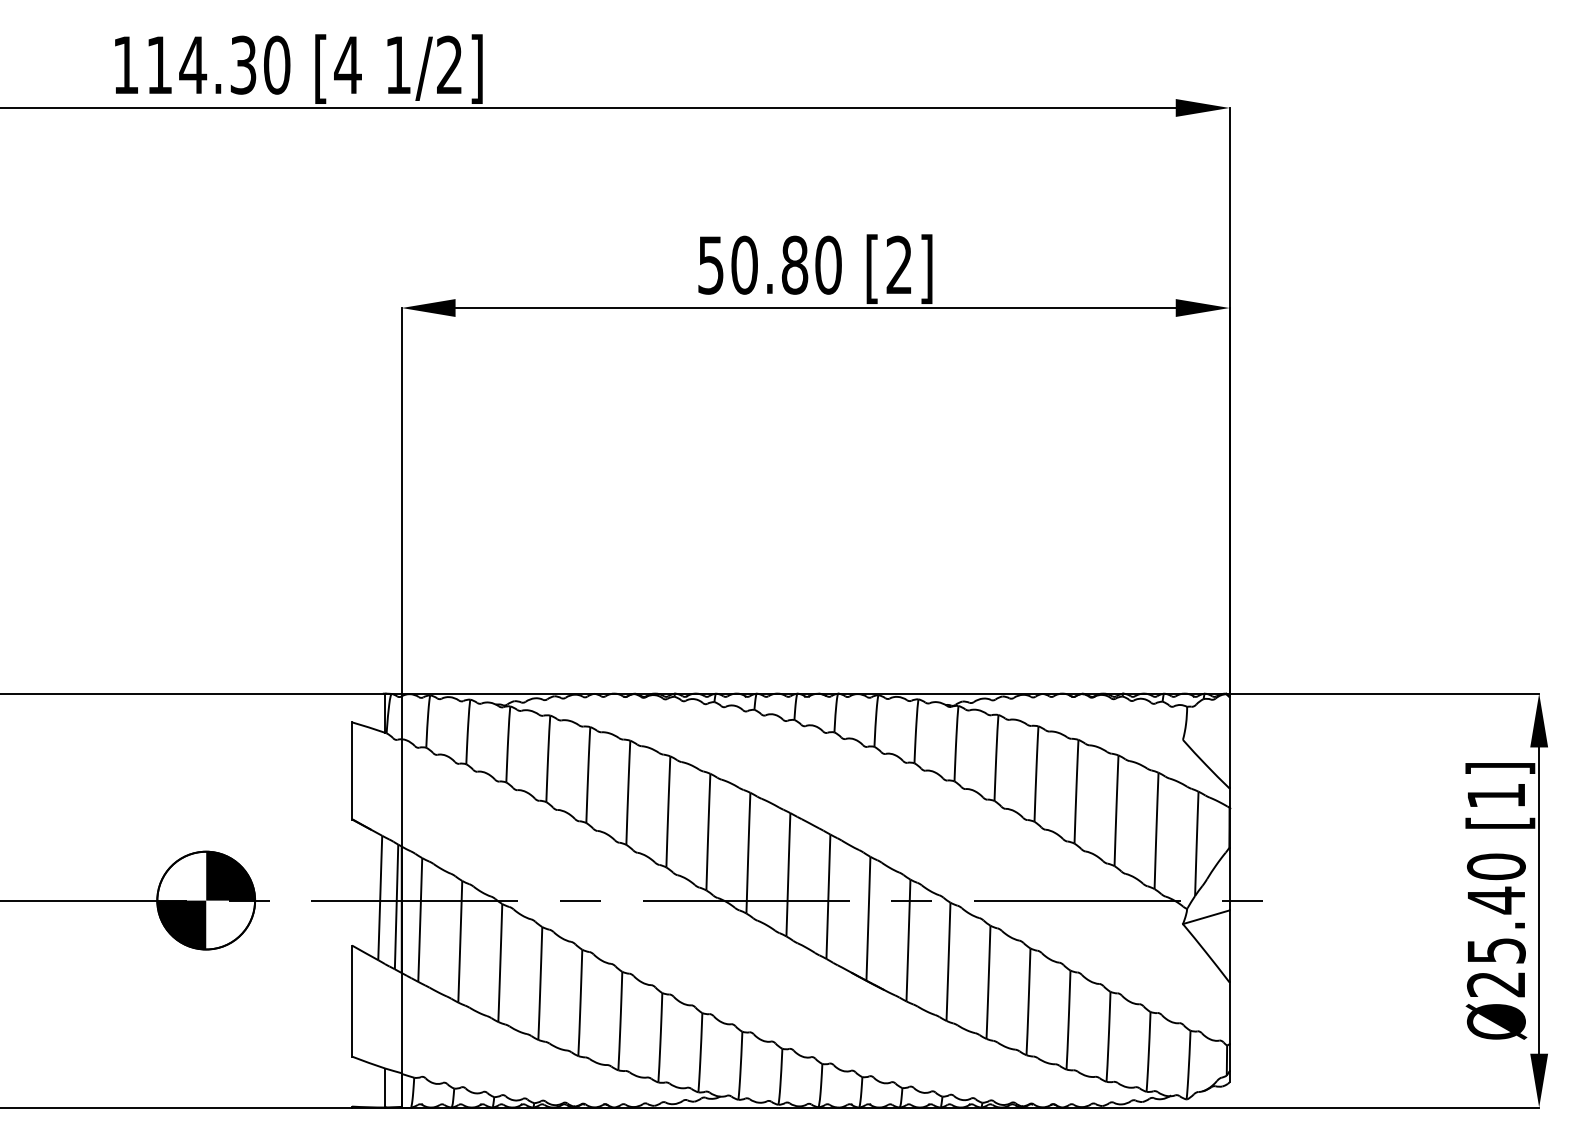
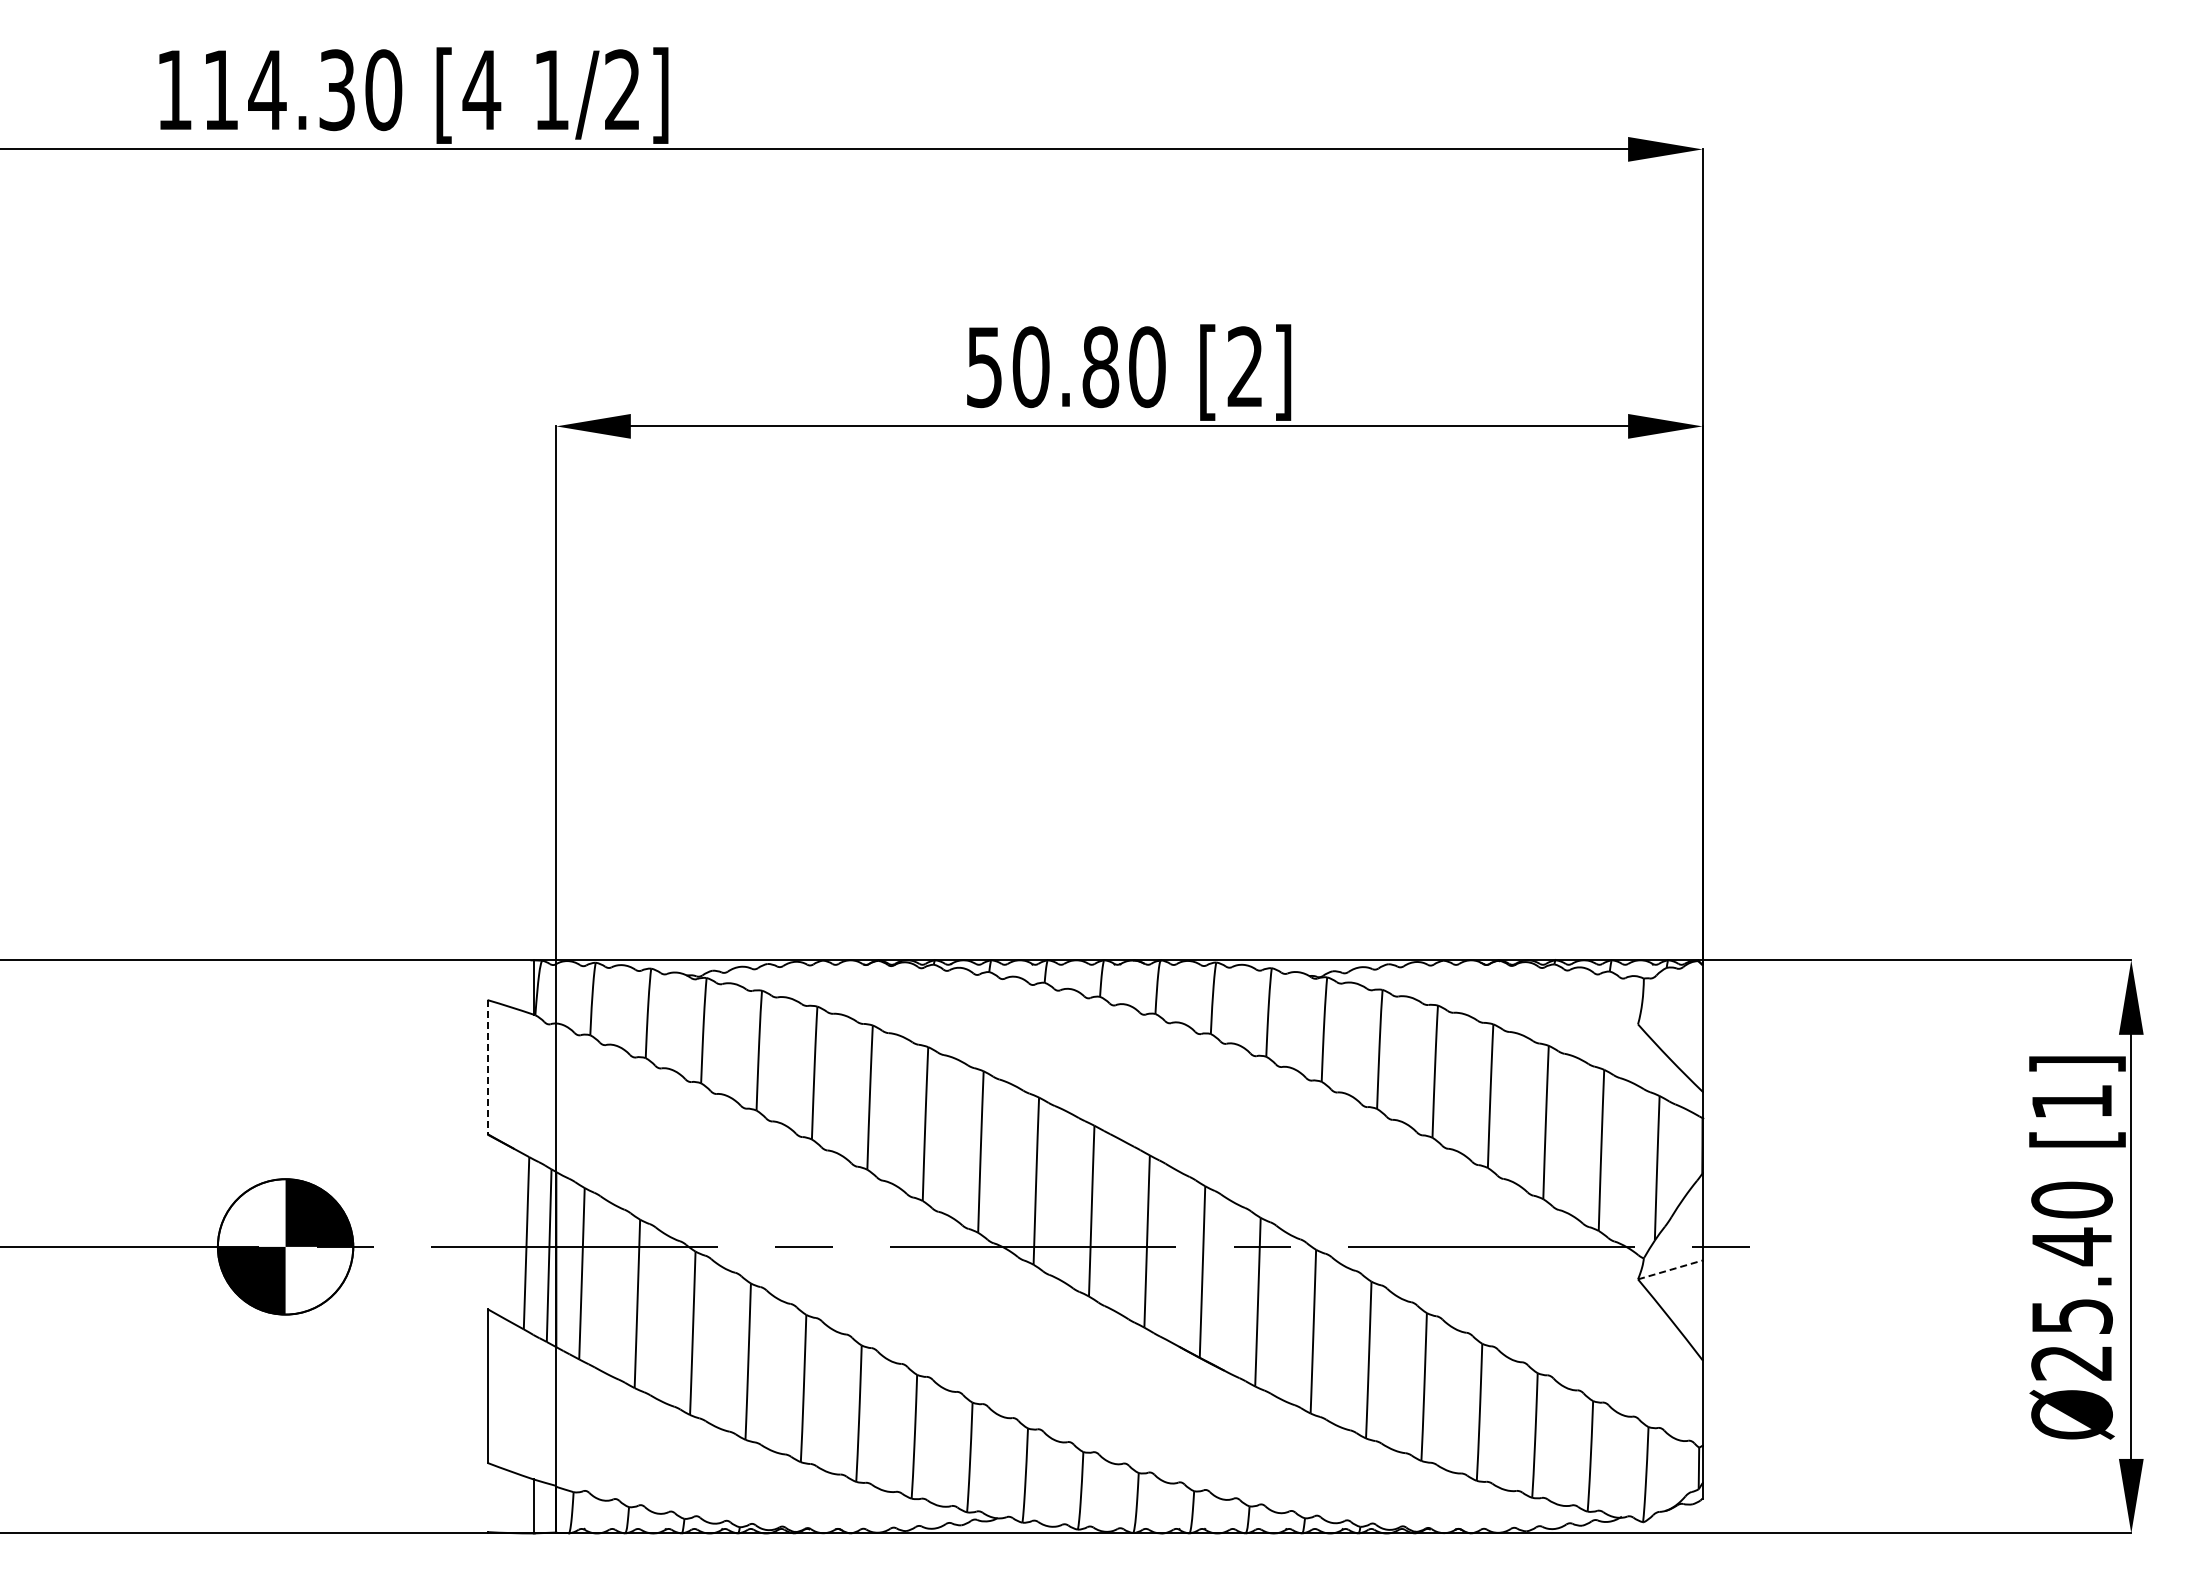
line: (352, 771) -> (487, 1067), solid -> dashed
line: (1206, 916) -> (1670, 1269), solid -> dashed

